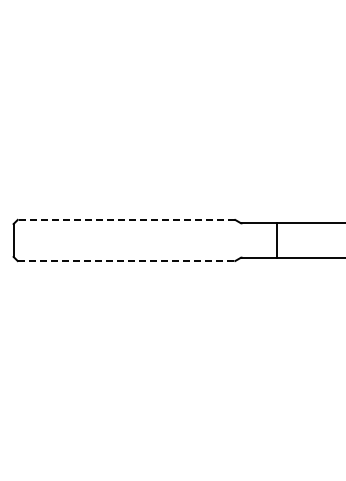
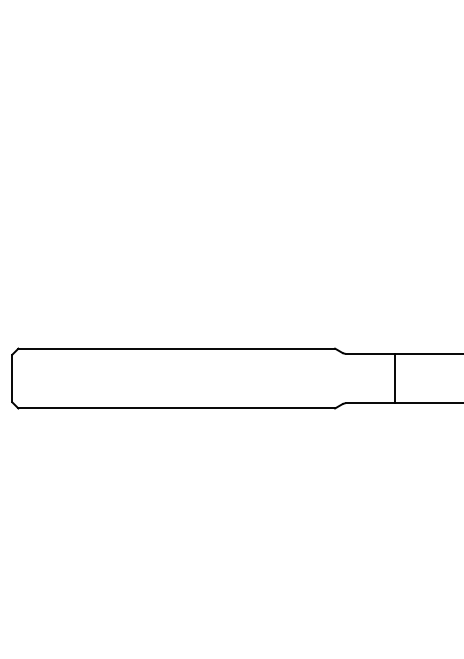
line: (126, 219) -> (176, 347), dashed -> solid
line: (126, 261) -> (176, 409), dashed -> solid

